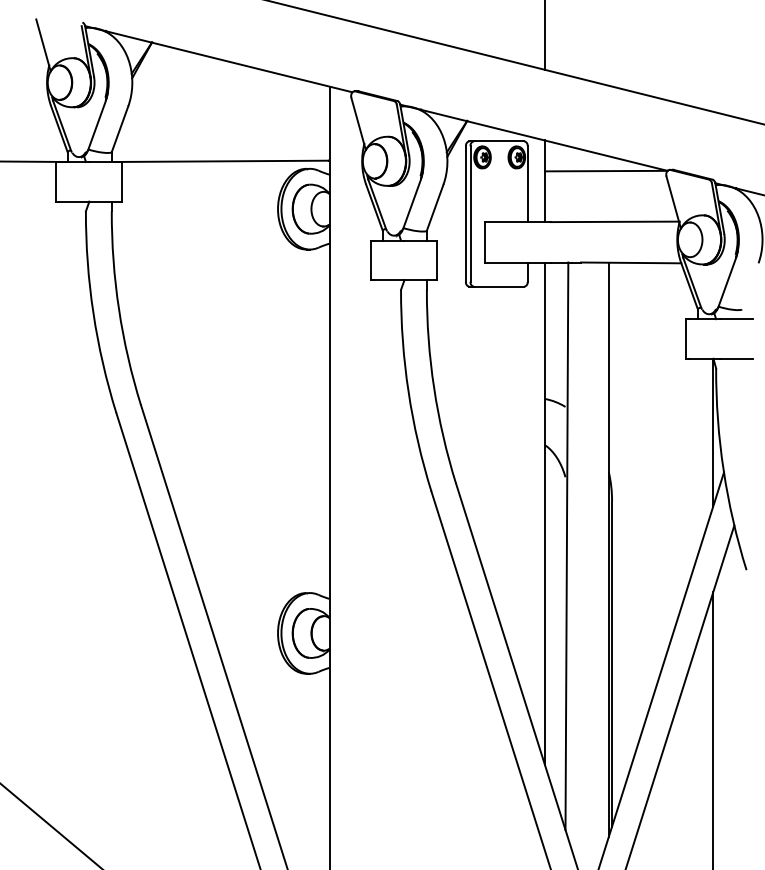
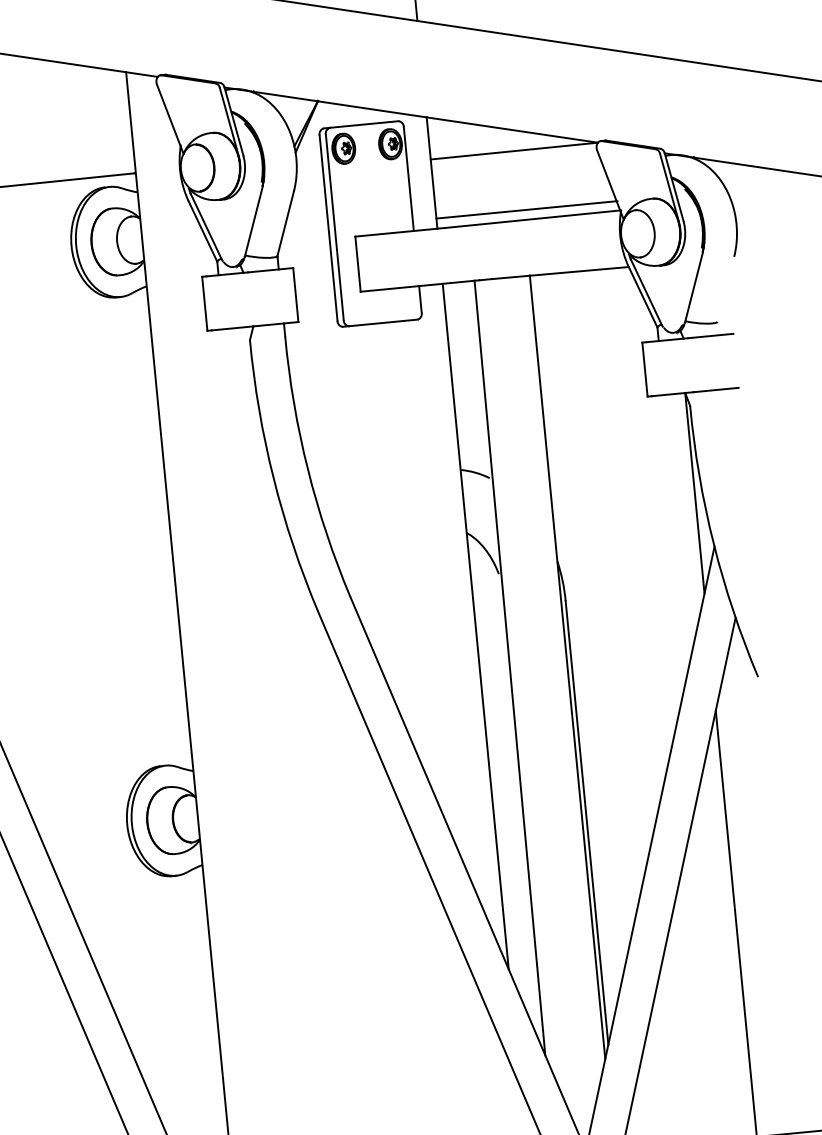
line: (610, 214) -> (525, 209), added

